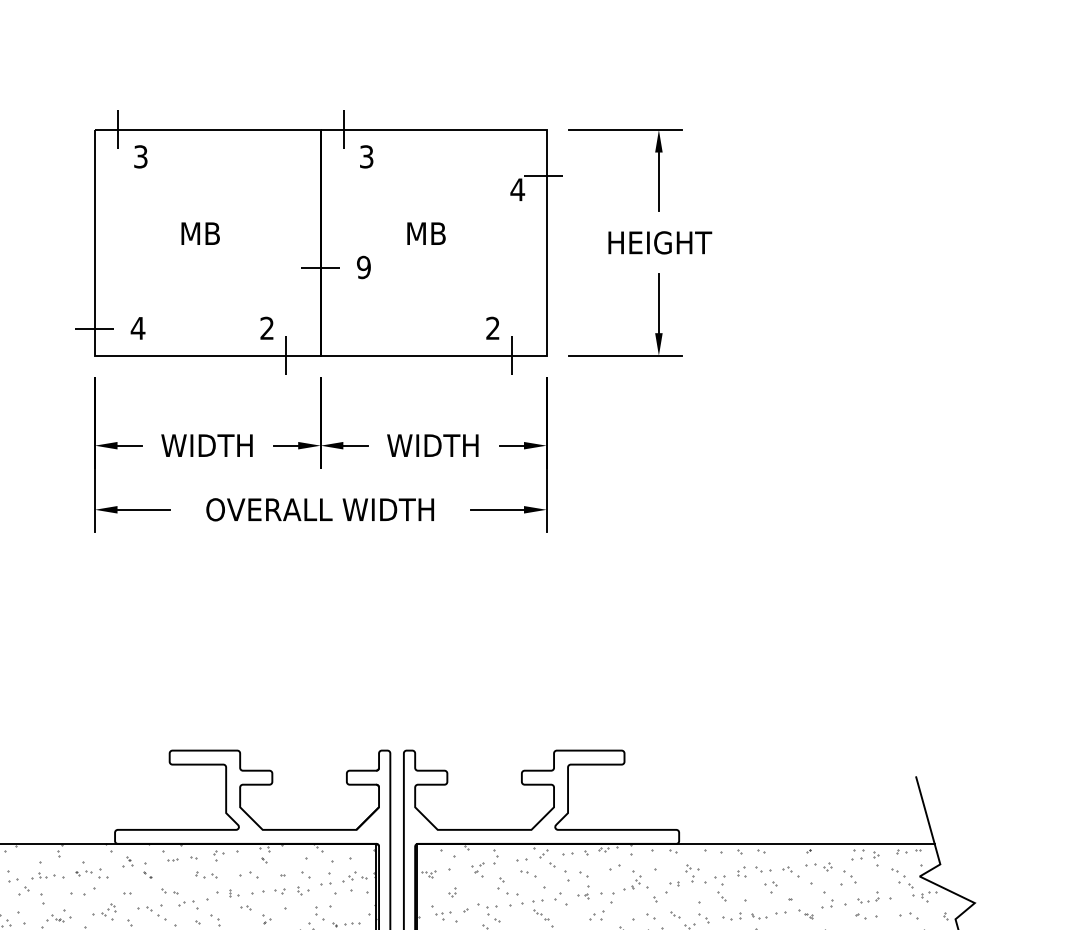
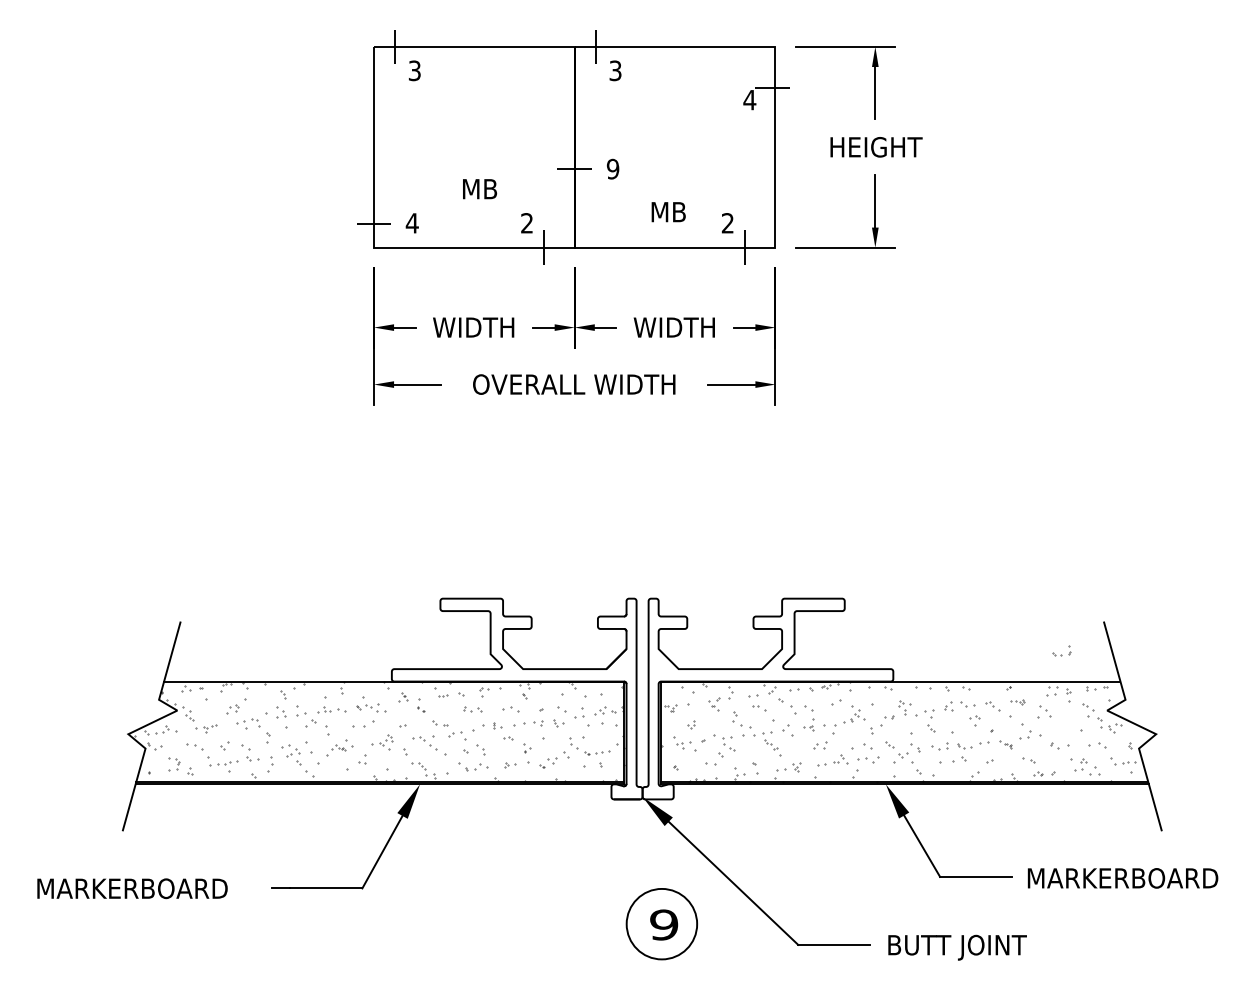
text: (201, 234) -> (480, 189), moved
text: (426, 234) -> (668, 212), moved
part: (818, 866) -> (1017, 701), size x0.6
part: (868, 896) -> (1061, 650), moved

